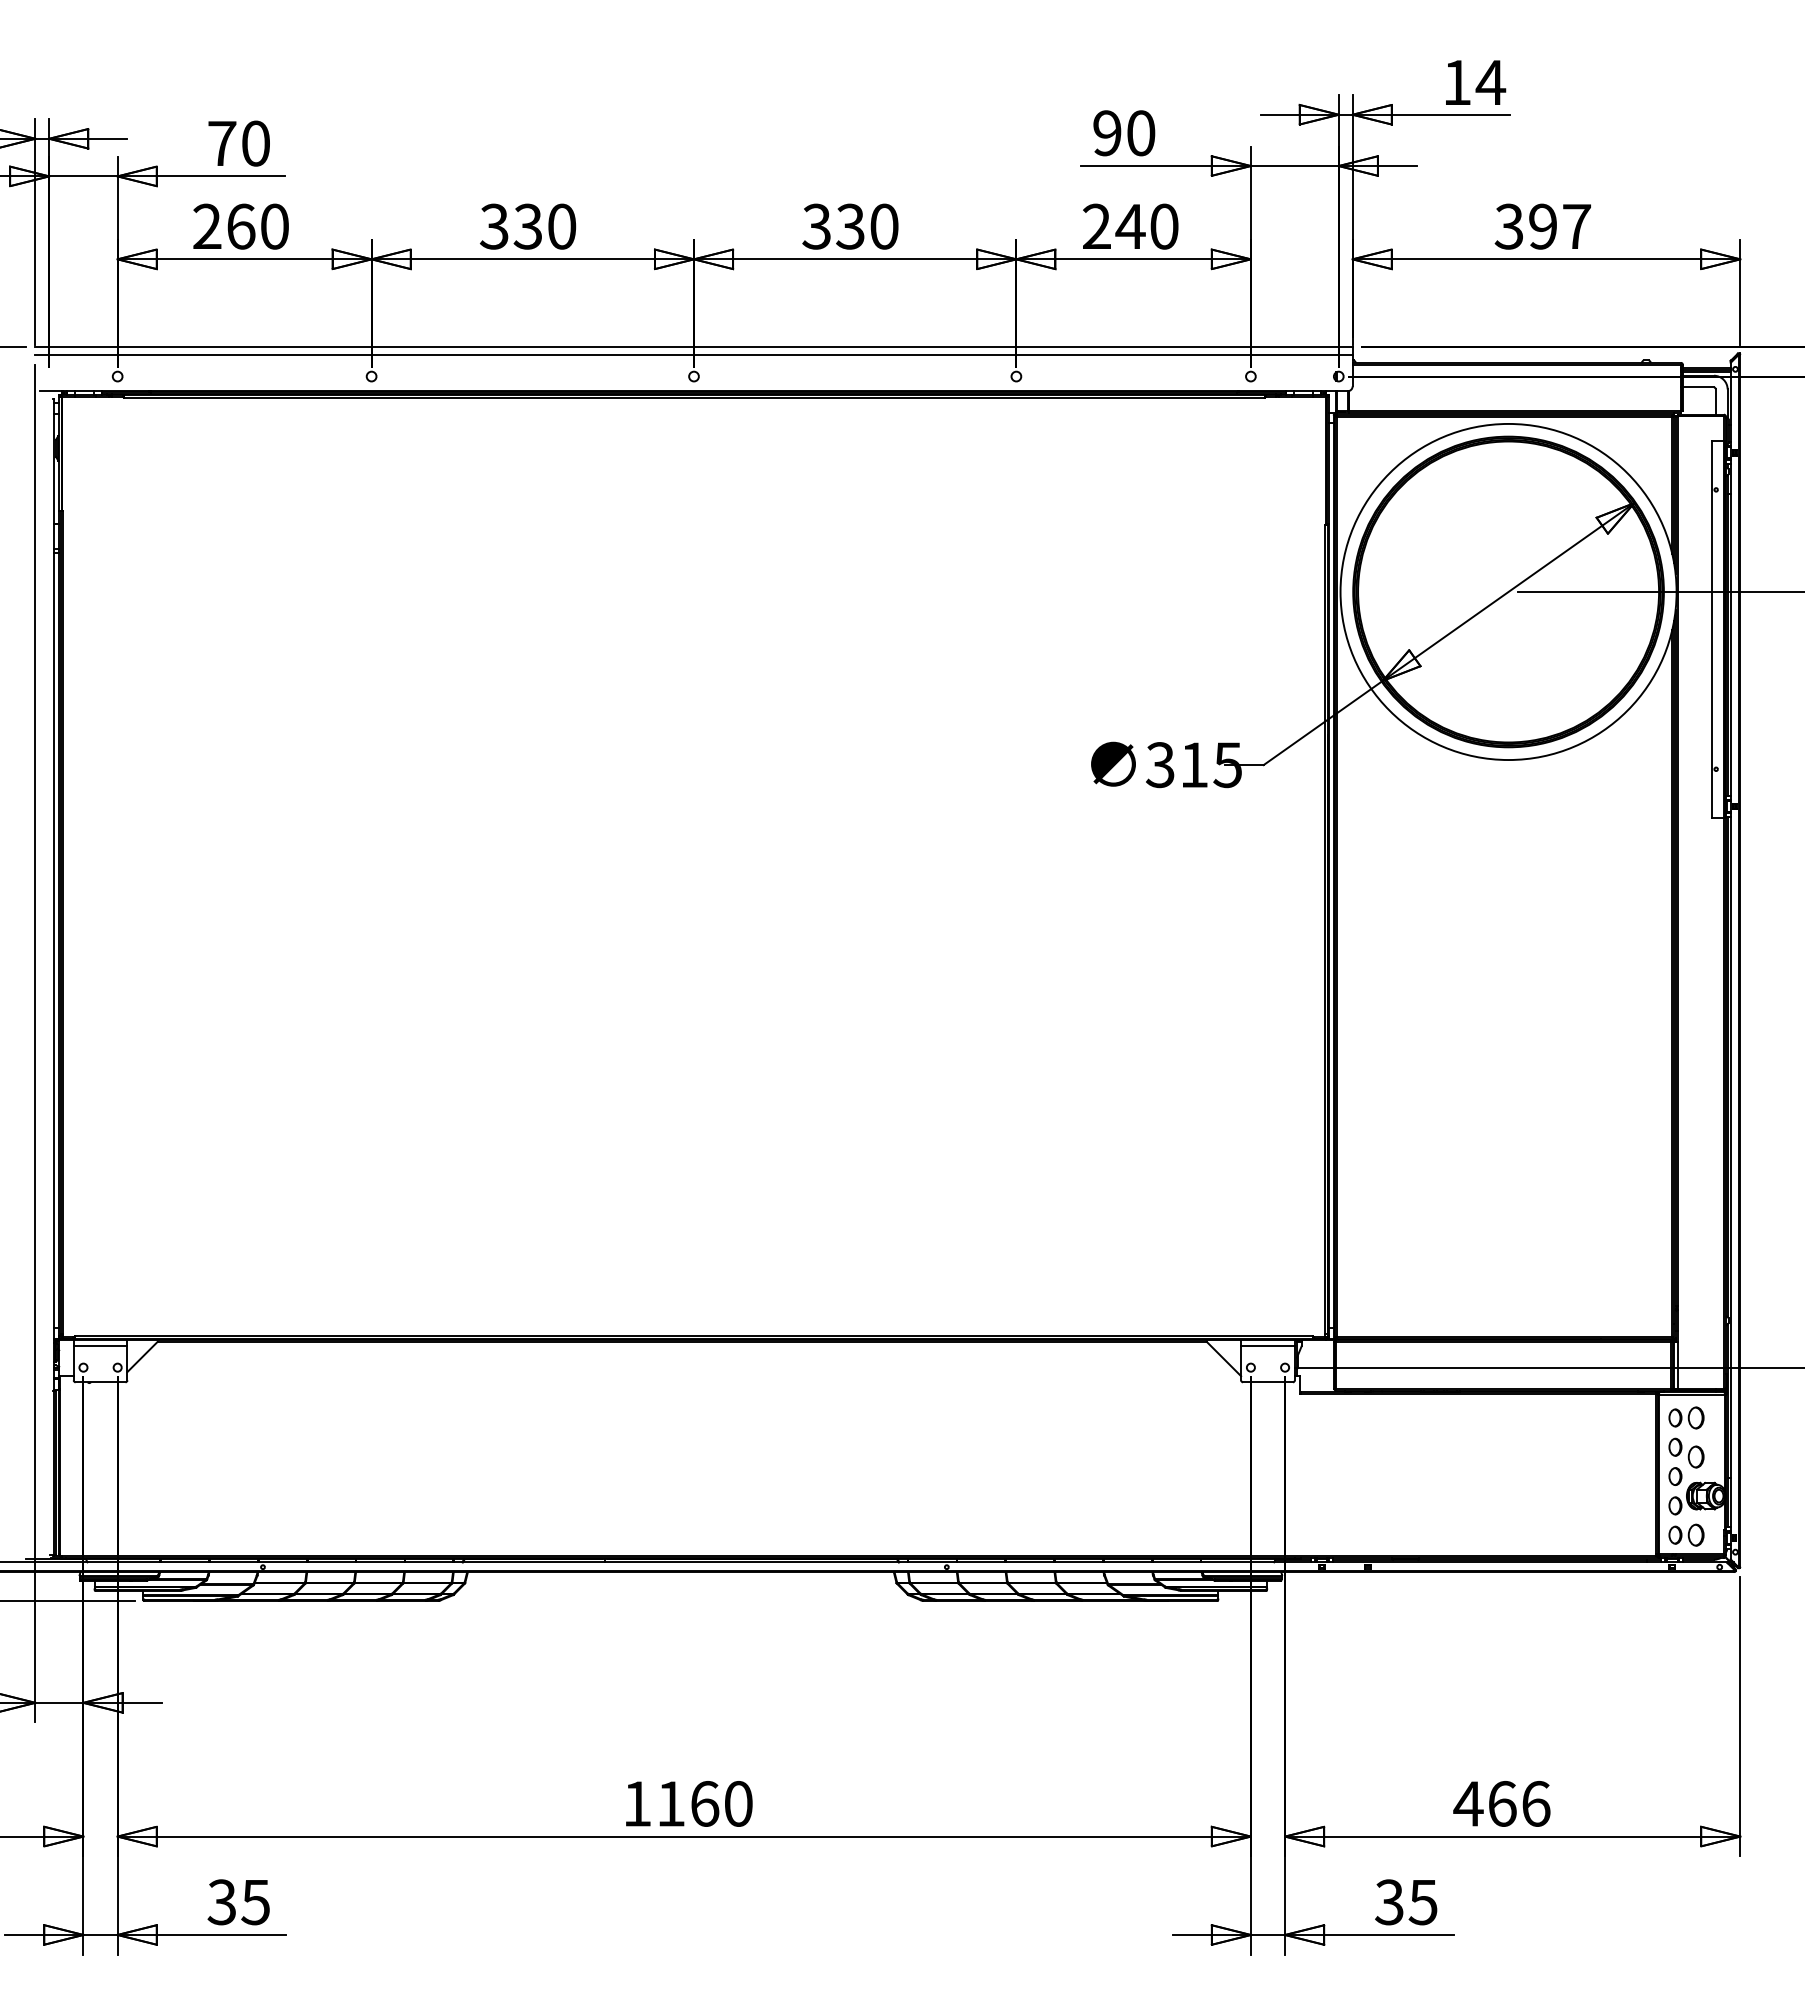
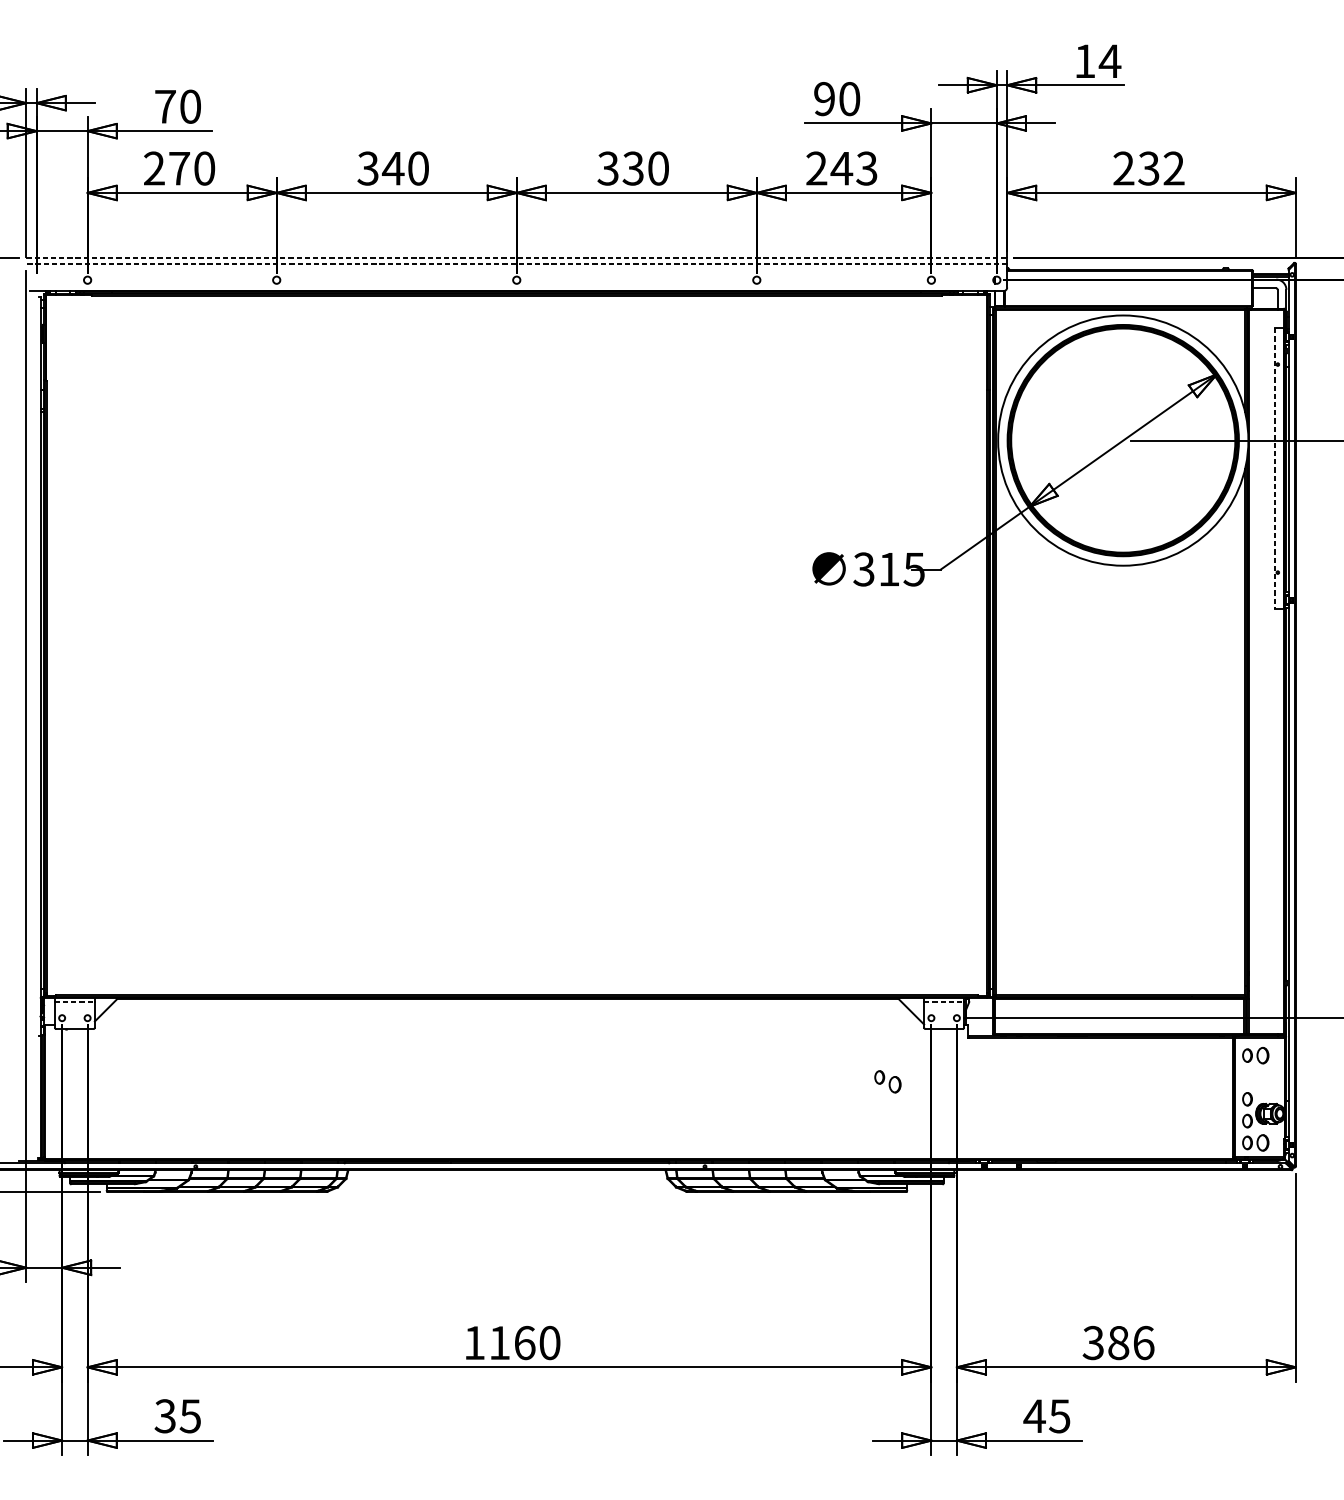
text: (241, 226) -> (179, 168), 260 -> 270
text: (527, 226) -> (392, 168), 330 -> 340
text: (1163, 226) -> (866, 168), 240 -> 243
text: (1542, 226) -> (1148, 168), 397 -> 232
line: (694, 347) -> (517, 258), solid -> dashed
line: (694, 355) -> (517, 264), solid -> dashed
line: (1712, 629) -> (1275, 468), solid -> dashed
line: (100, 1346) -> (74, 1002), solid -> dashed
line: (1268, 1346) -> (944, 1002), solid -> dashed
part: (1686, 1452) -> (887, 1081), moved
text: (1484, 1803) -> (1105, 1342), 466 -> 386
text: (1389, 1902) -> (1034, 1416), 35 -> 45

